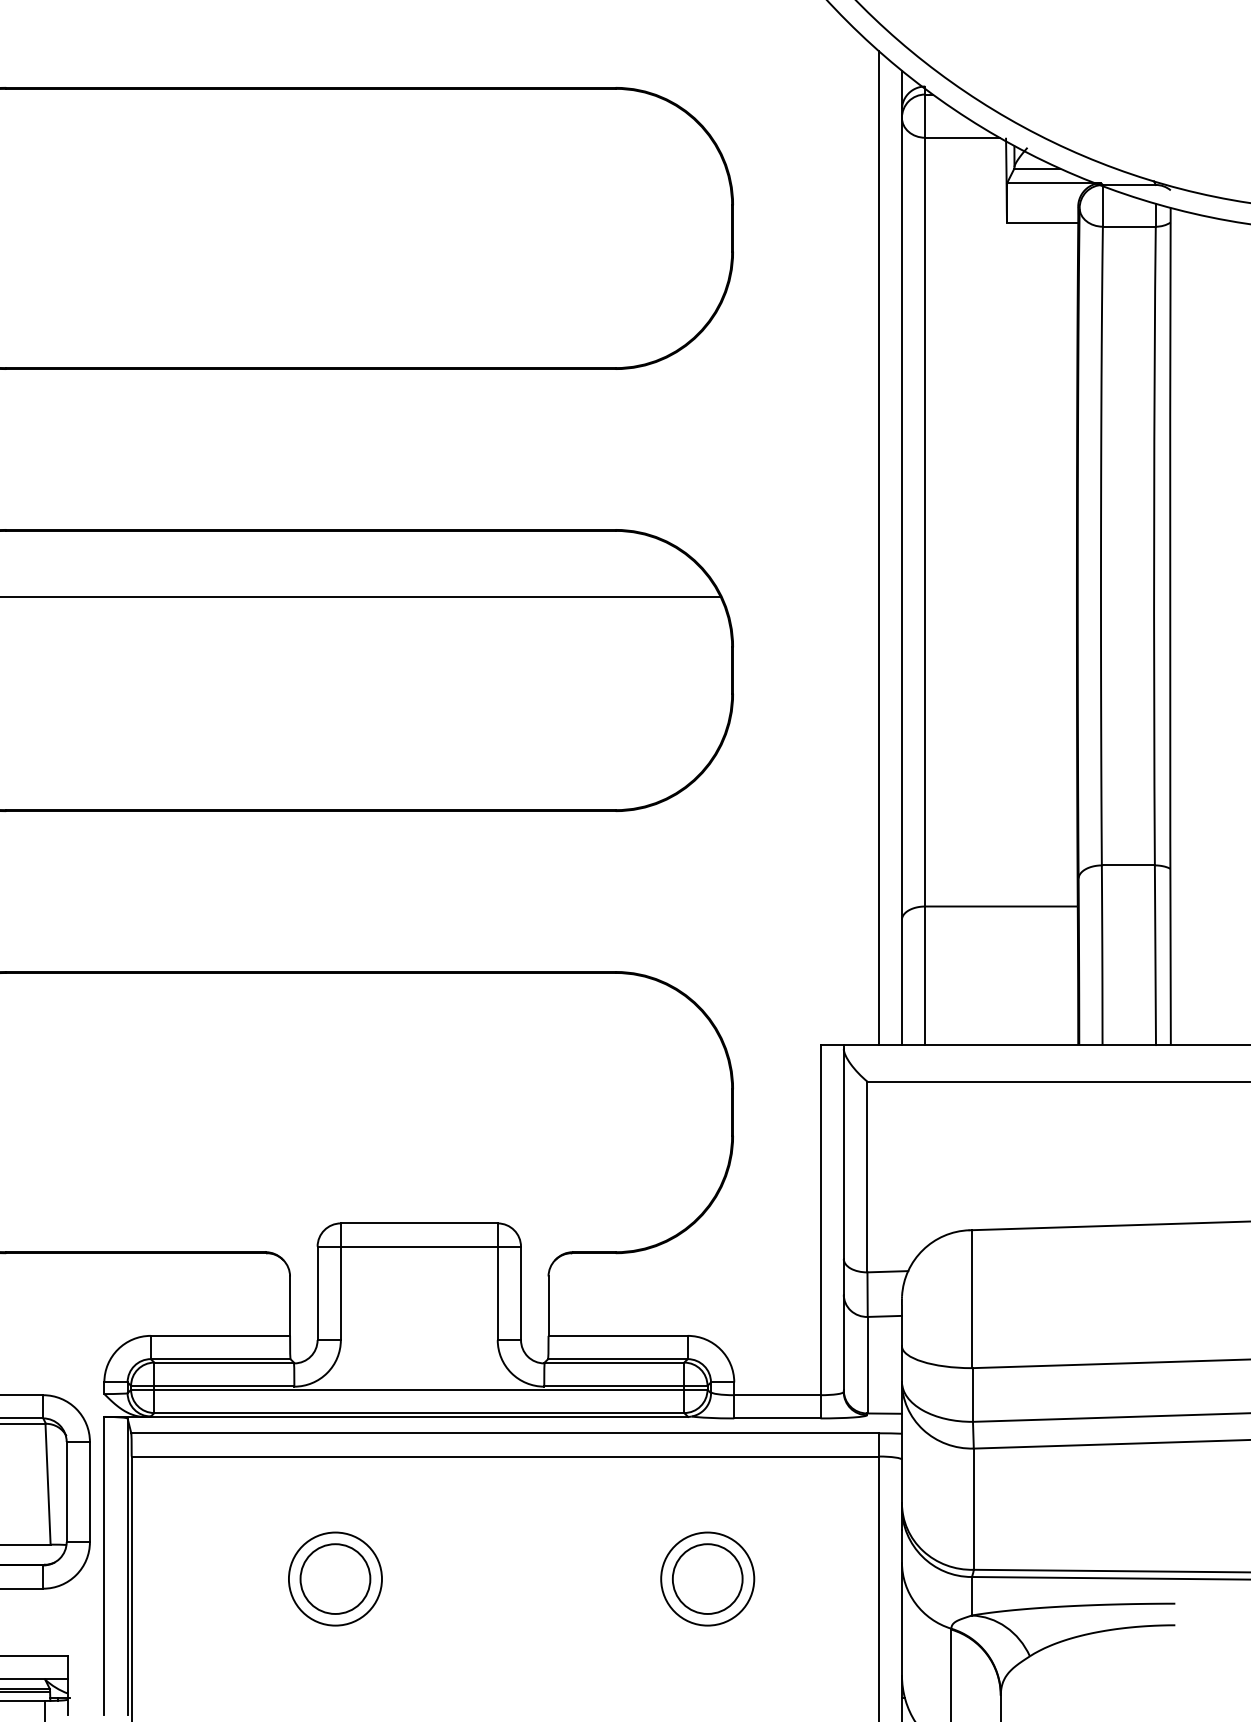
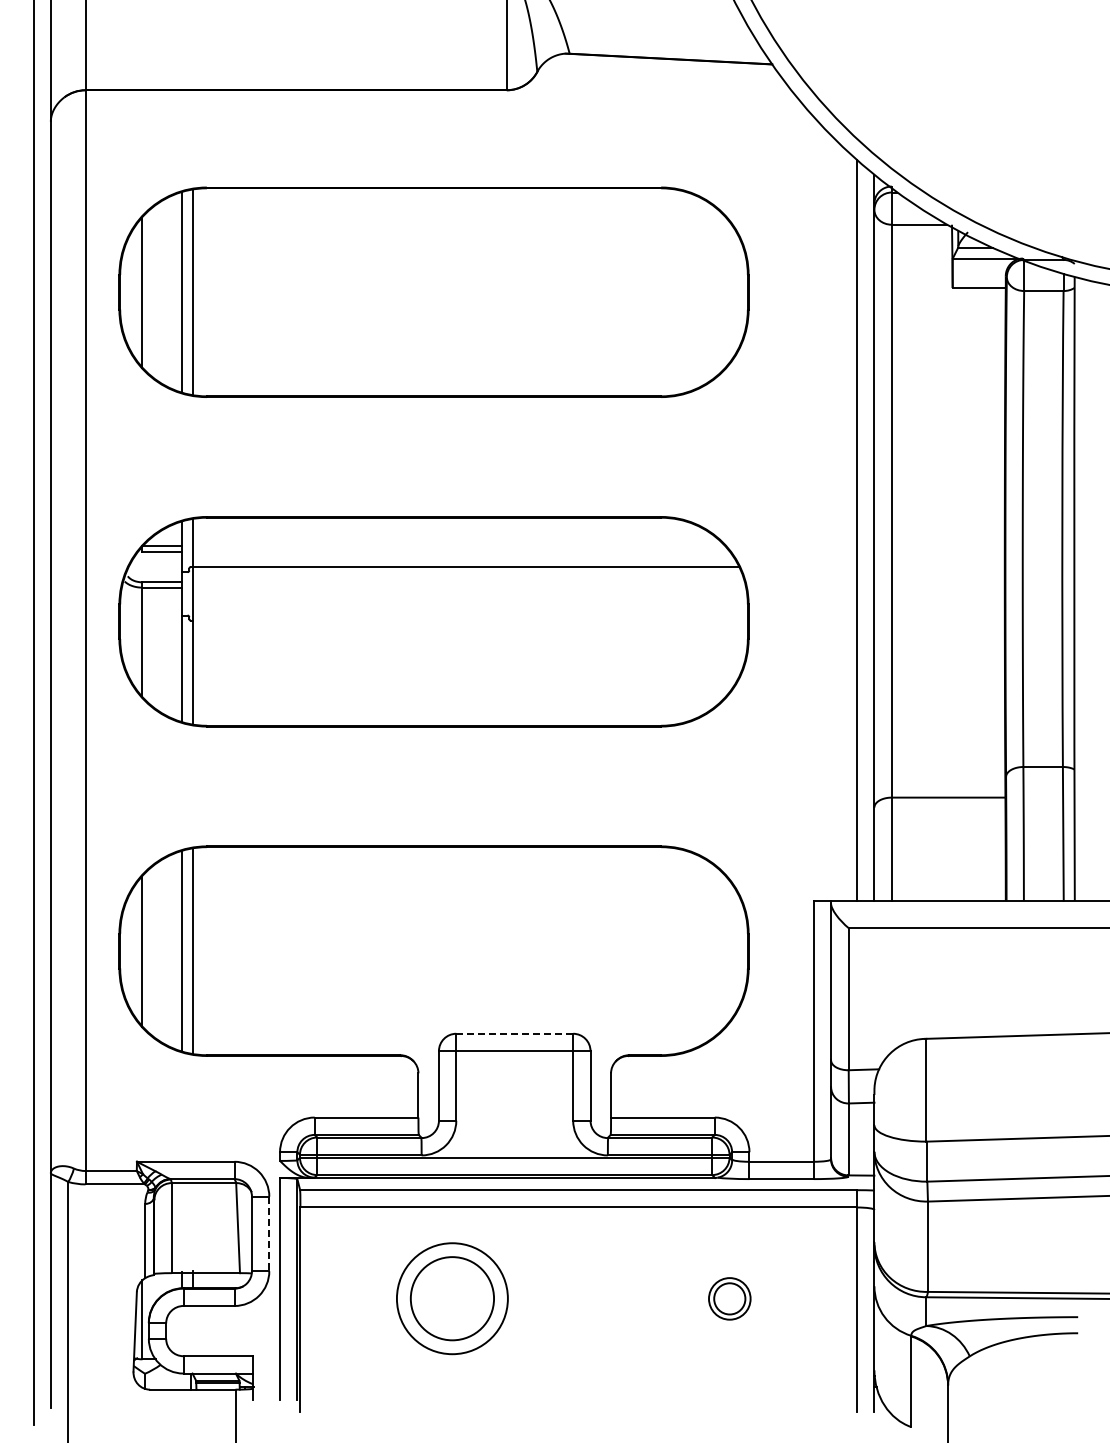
line: (420, 1223) -> (515, 1033), solid -> dashed
line: (90, 1492) -> (269, 1234), solid -> dashed
part: (334, 1578) -> (451, 1298), size x1.6
part: (707, 1578) -> (729, 1298), size x0.6

